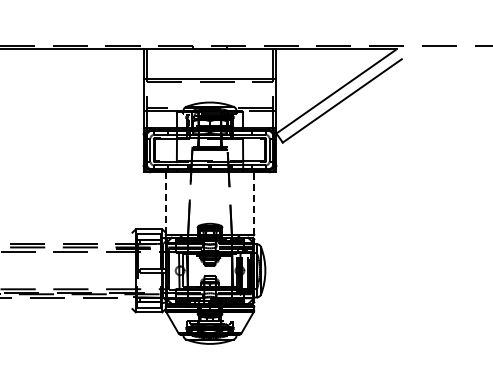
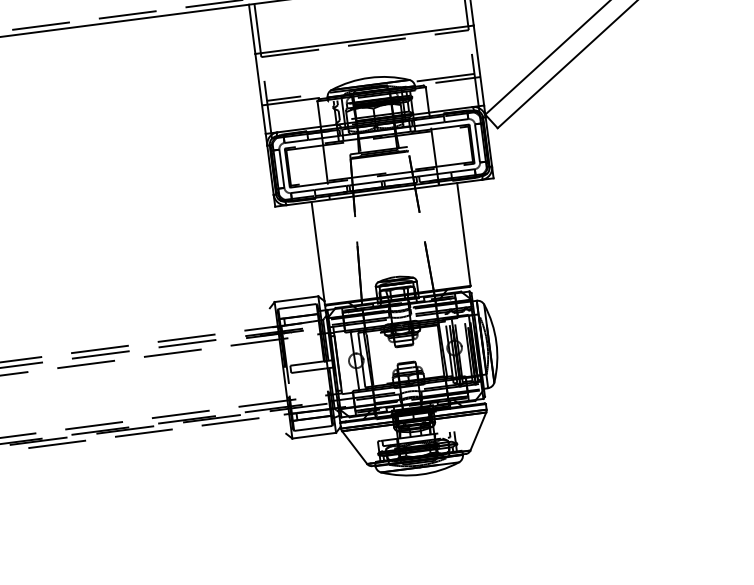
line: (165, 202) -> (317, 251), dashed -> solid
line: (254, 203) -> (464, 234), dashed -> solid

